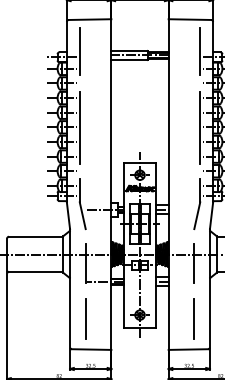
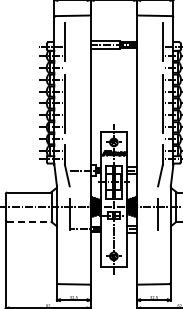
line: (36, 272) -> (29, 221), solid -> dashed
line: (85, 318) -> (69, 259), removed
line: (194, 318) -> (158, 259), removed

